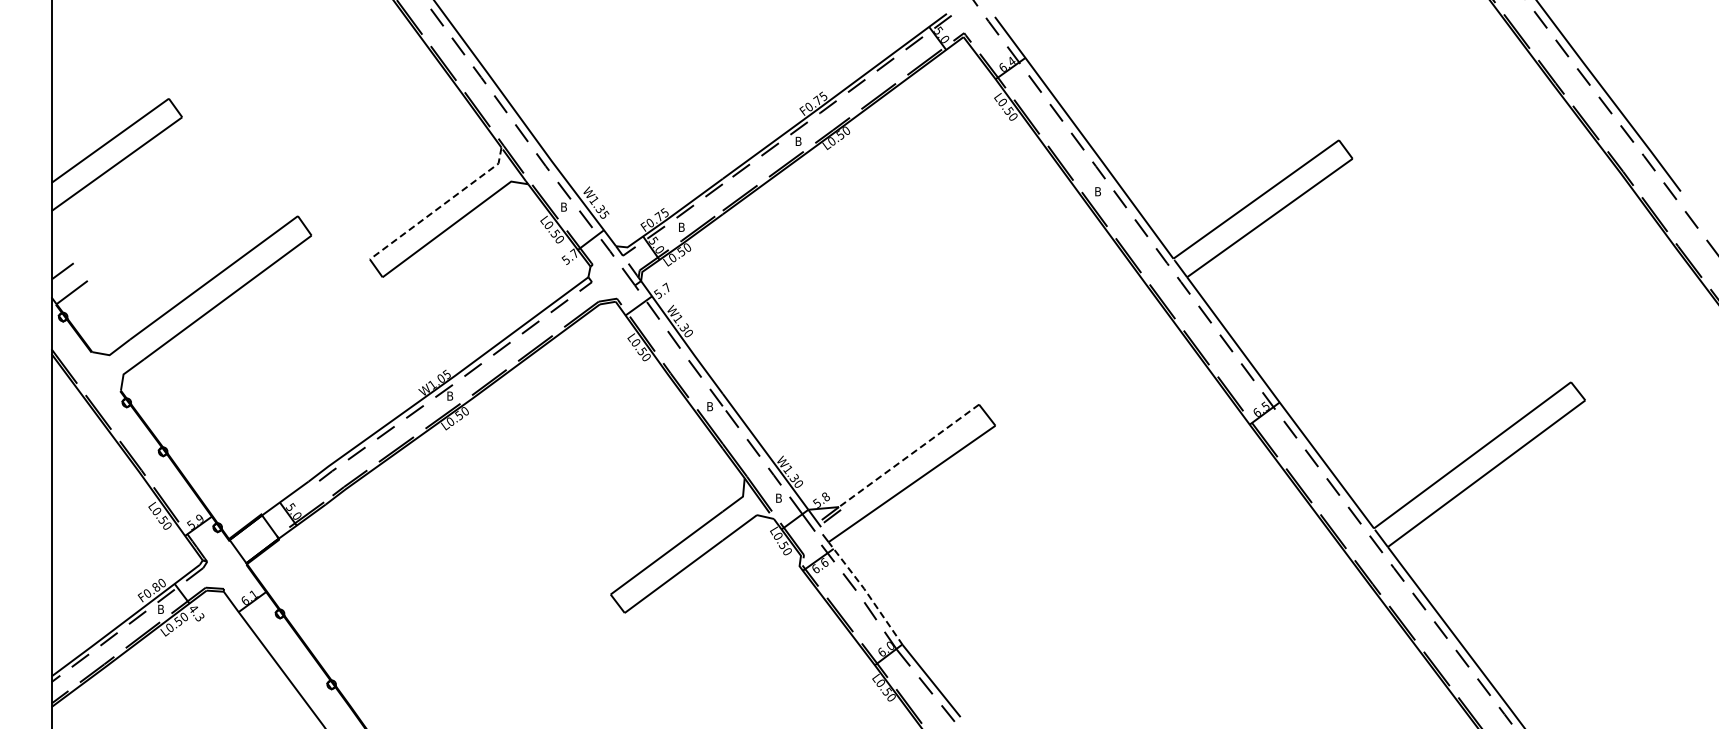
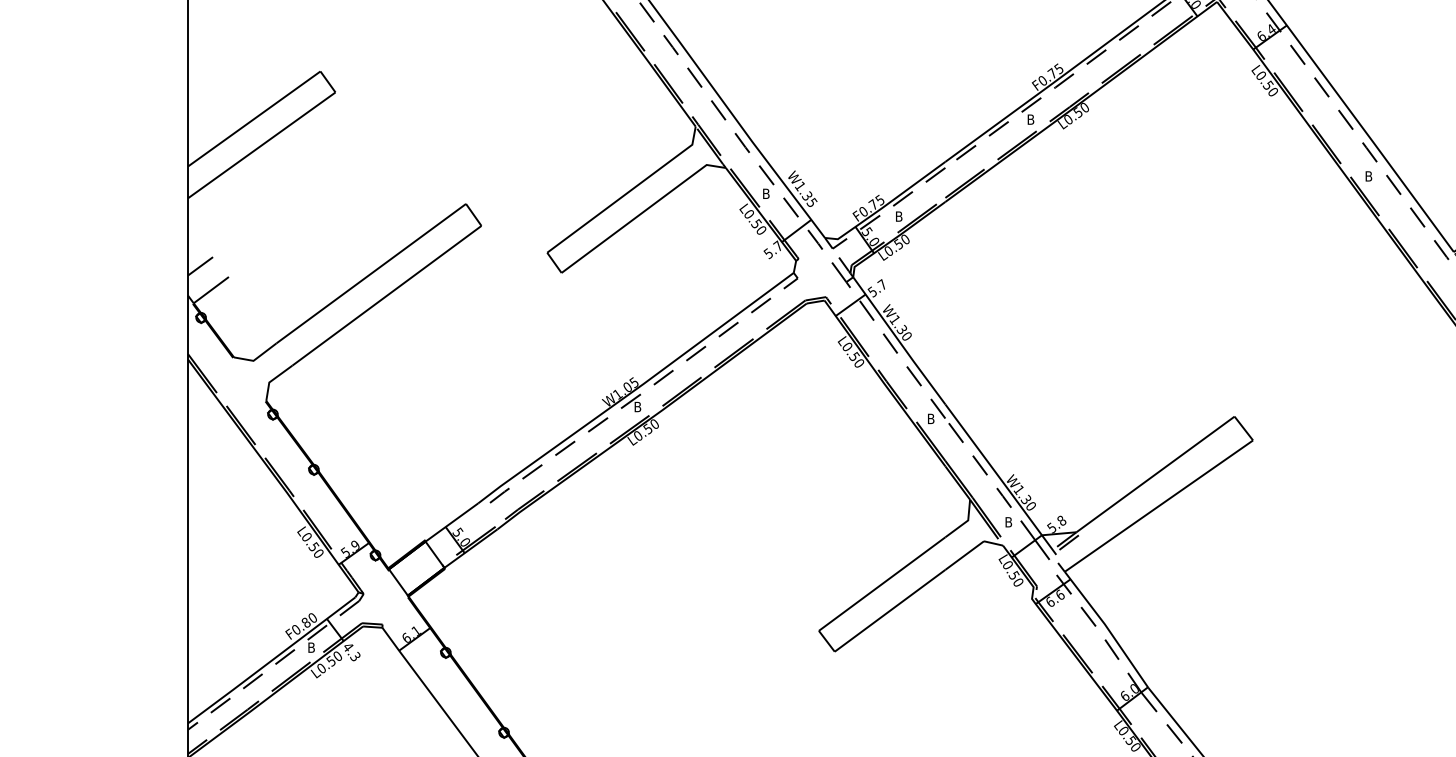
line: (441, 206) -> (628, 193), dashed -> solid
line: (909, 455) -> (1156, 474), dashed -> solid
line: (866, 591) -> (1107, 627), dashed -> solid

